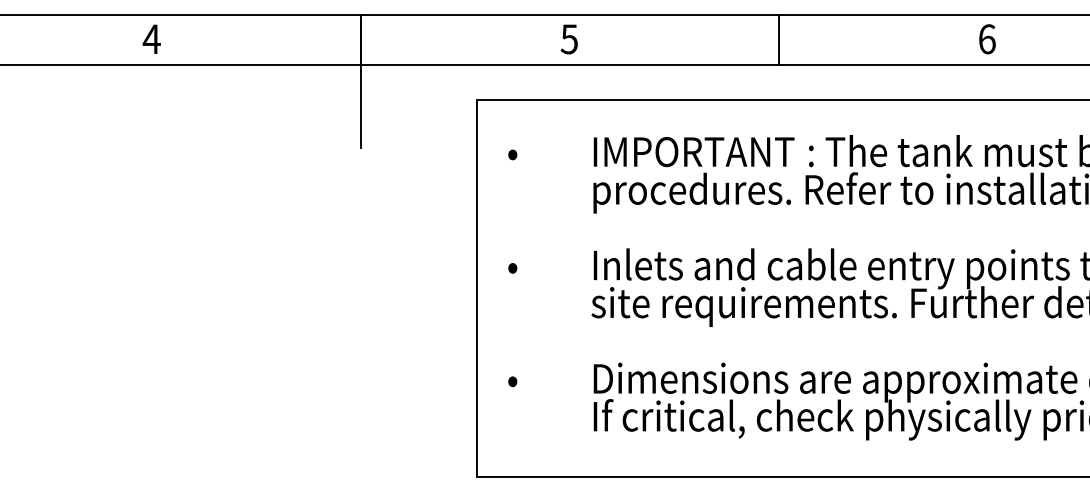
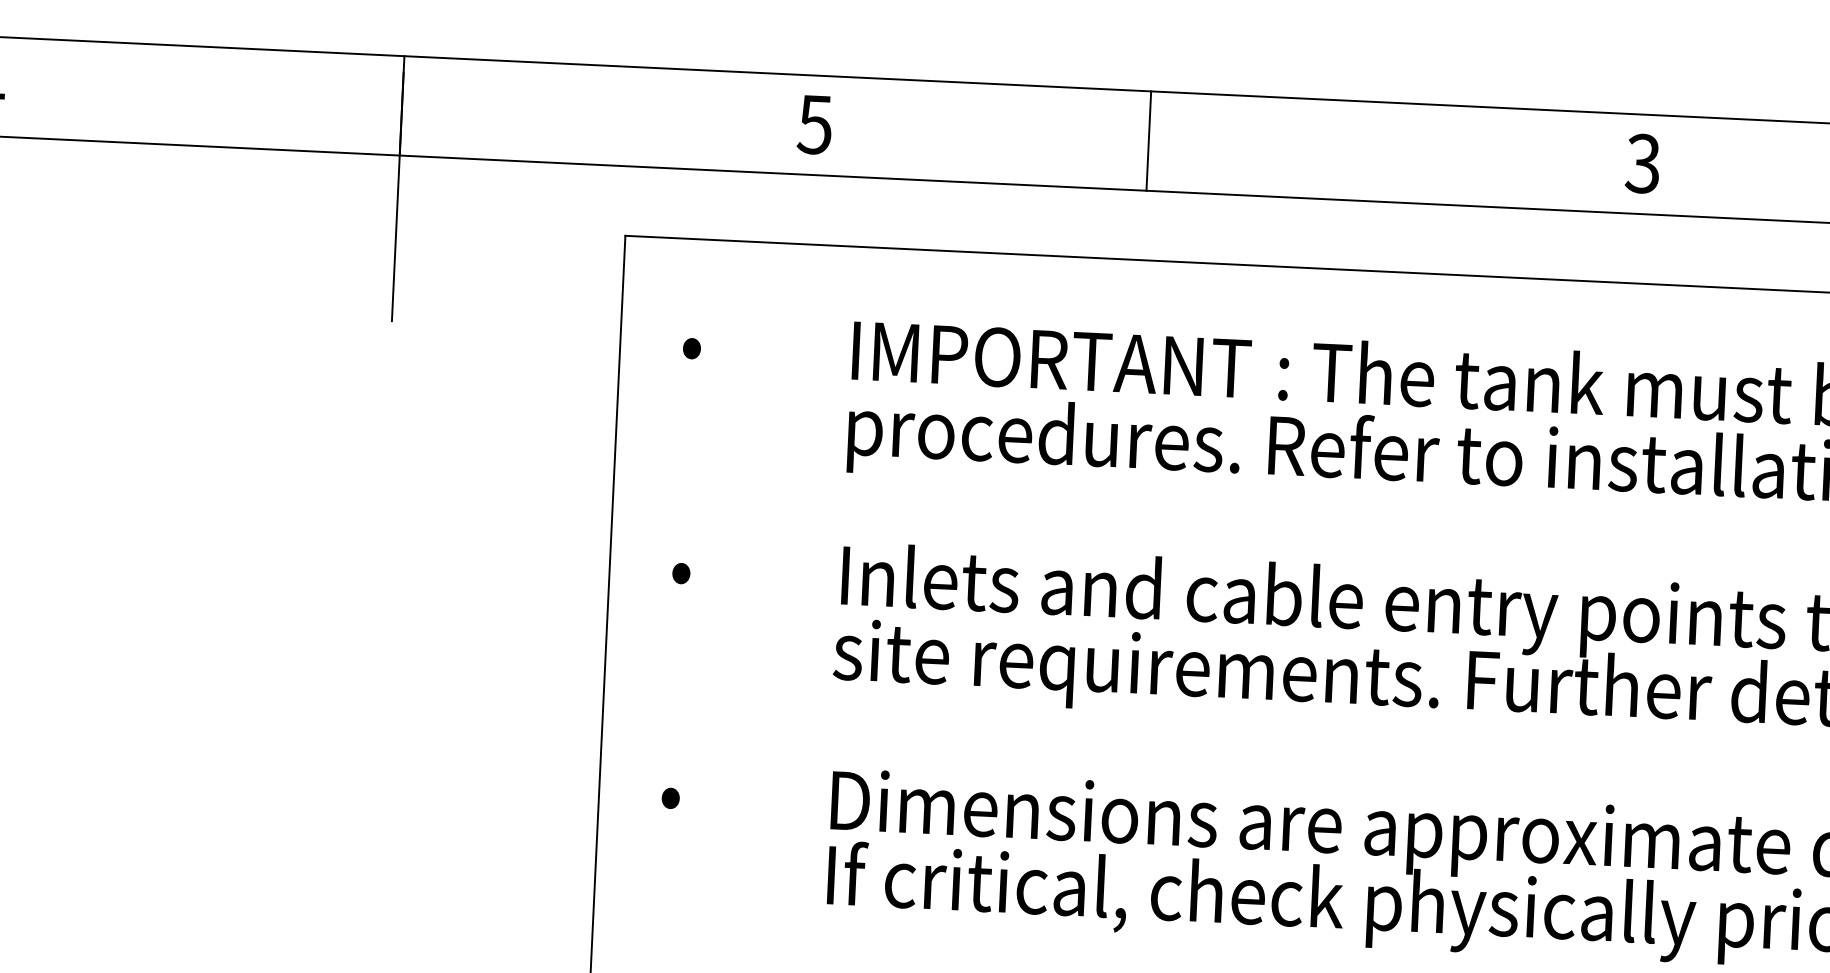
line: (778, 39) -> (1148, 140), moved
text: (986, 39) -> (1641, 164), 6 -> 3

